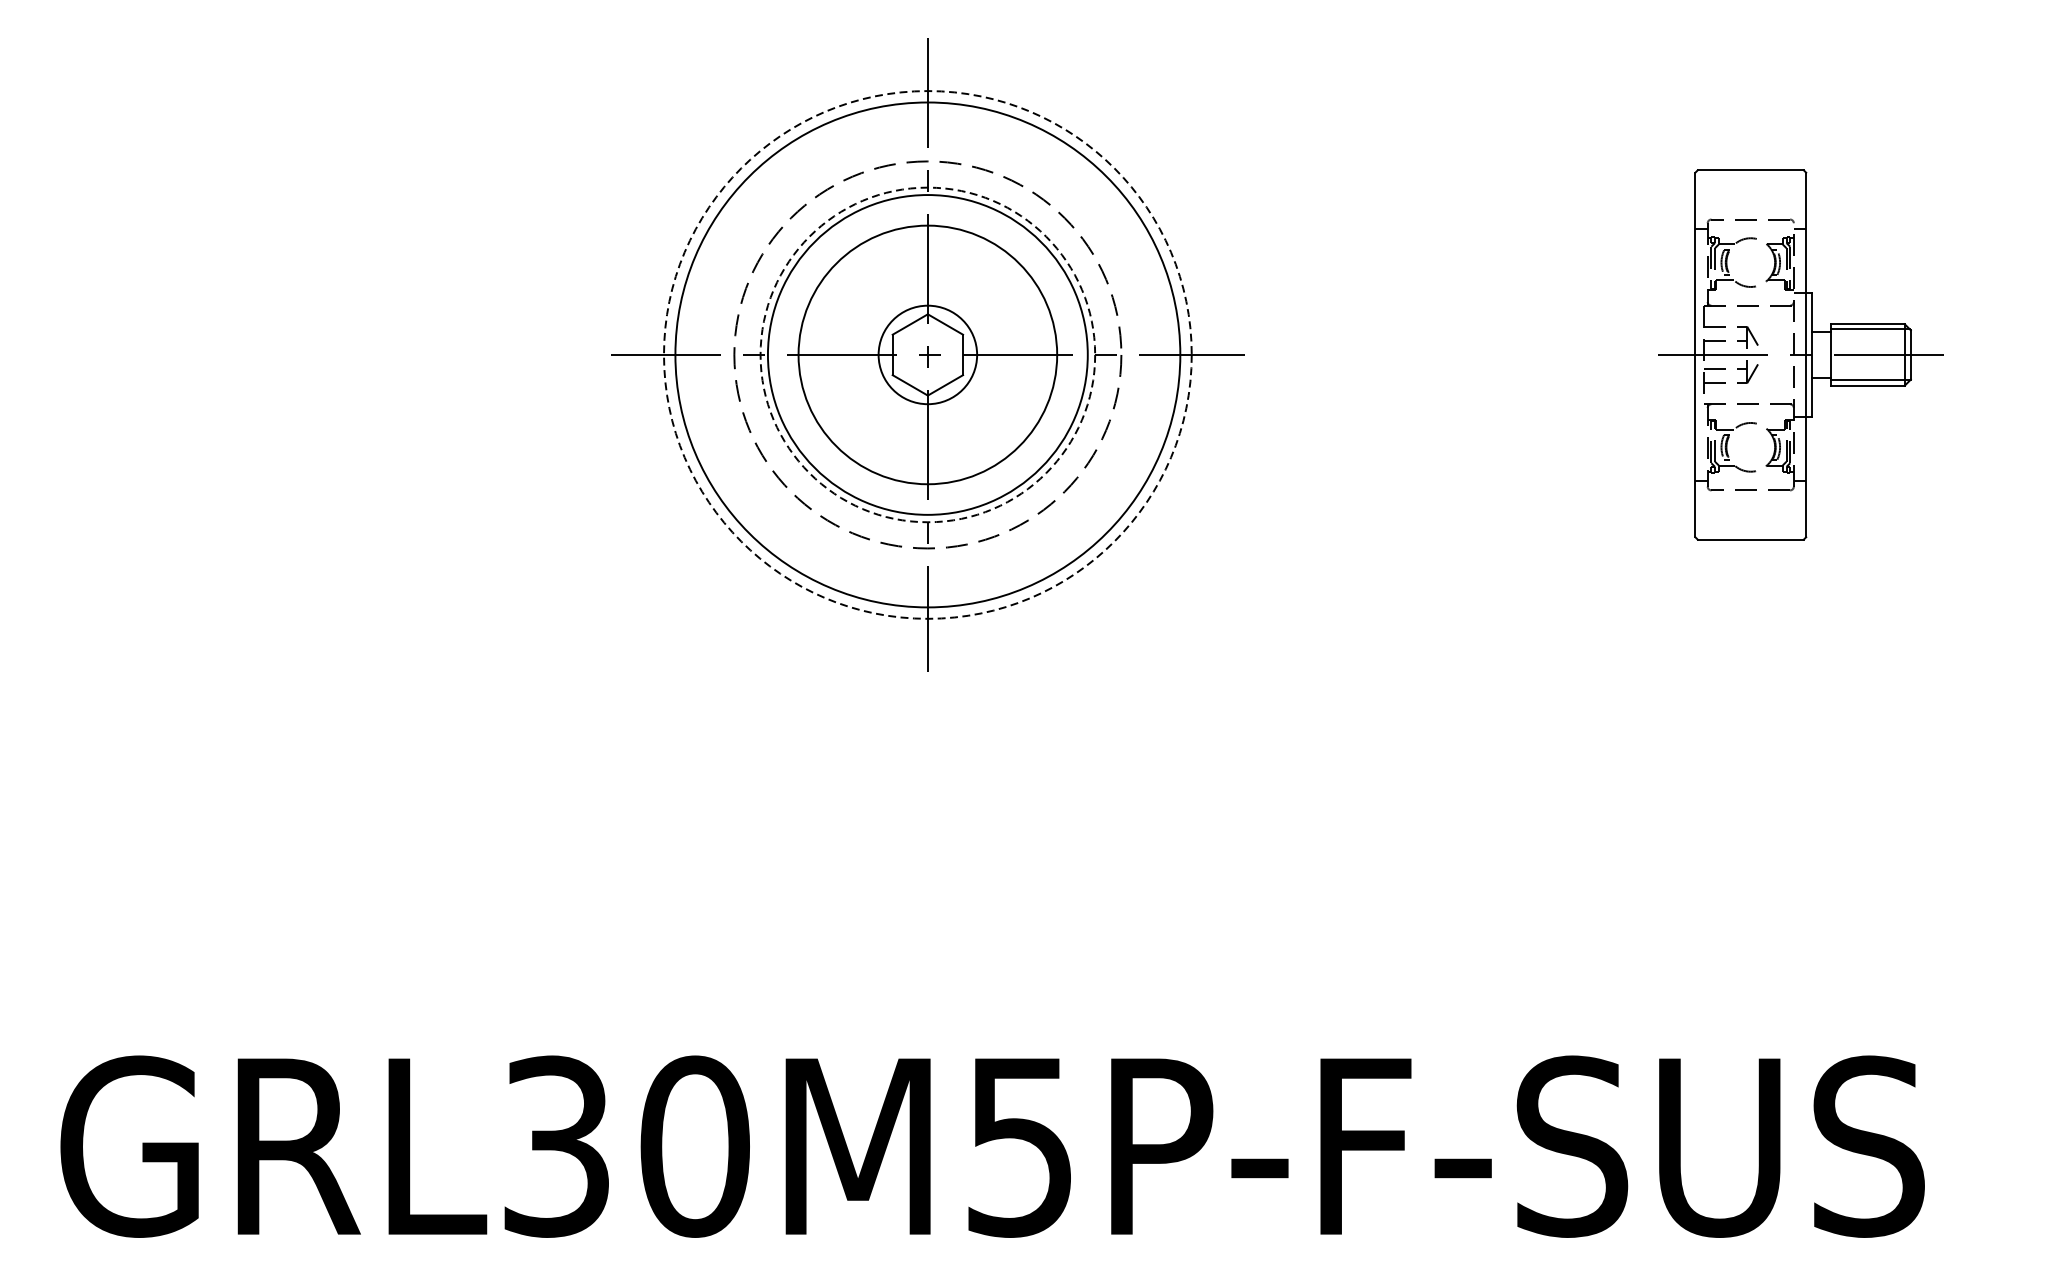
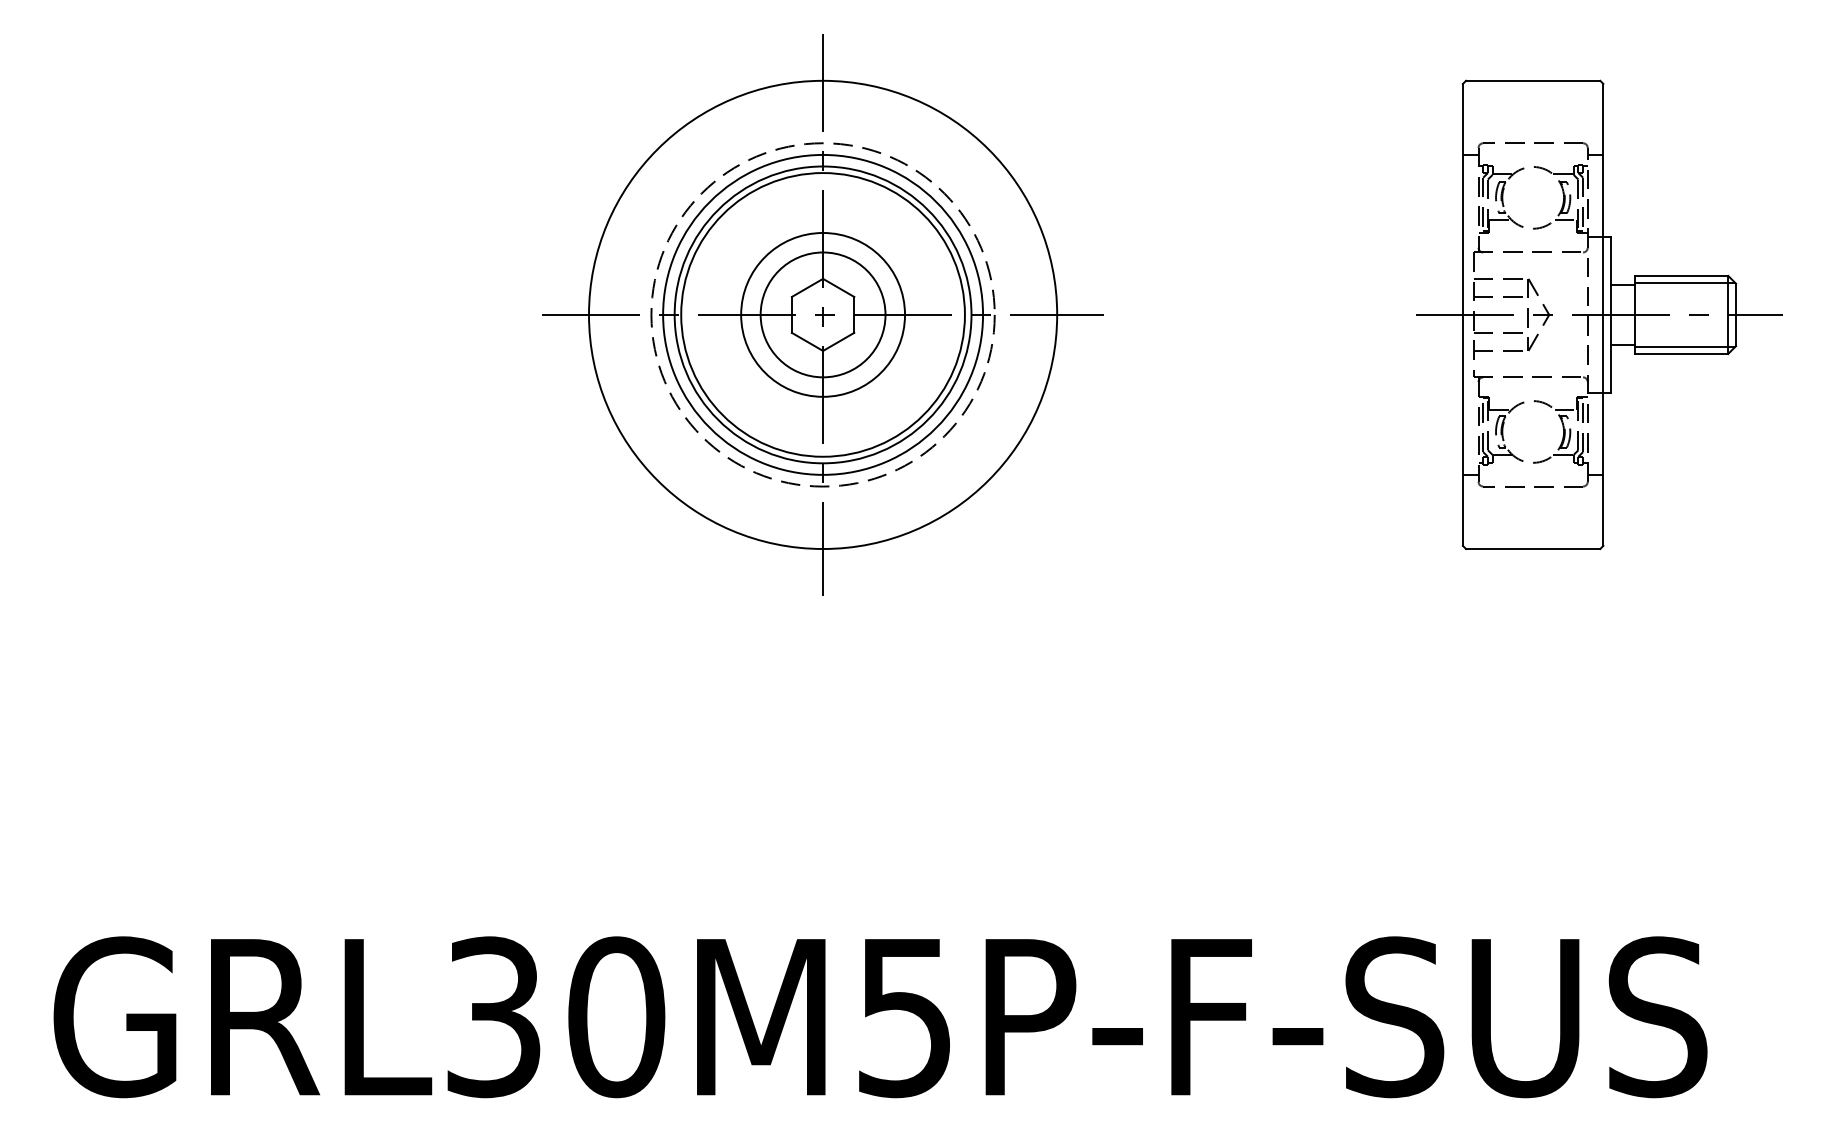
circle: (927, 354) -> (822, 314), dashed -> solid
circle: (927, 354) -> (822, 314), size x1.43
circle: (928, 354) -> (823, 314), dashed -> solid
circle: (928, 354) -> (823, 314), size x0.71
circle: (928, 354) -> (823, 314), size x0.71
part: (1803, 354) -> (1599, 314), size x1.43

